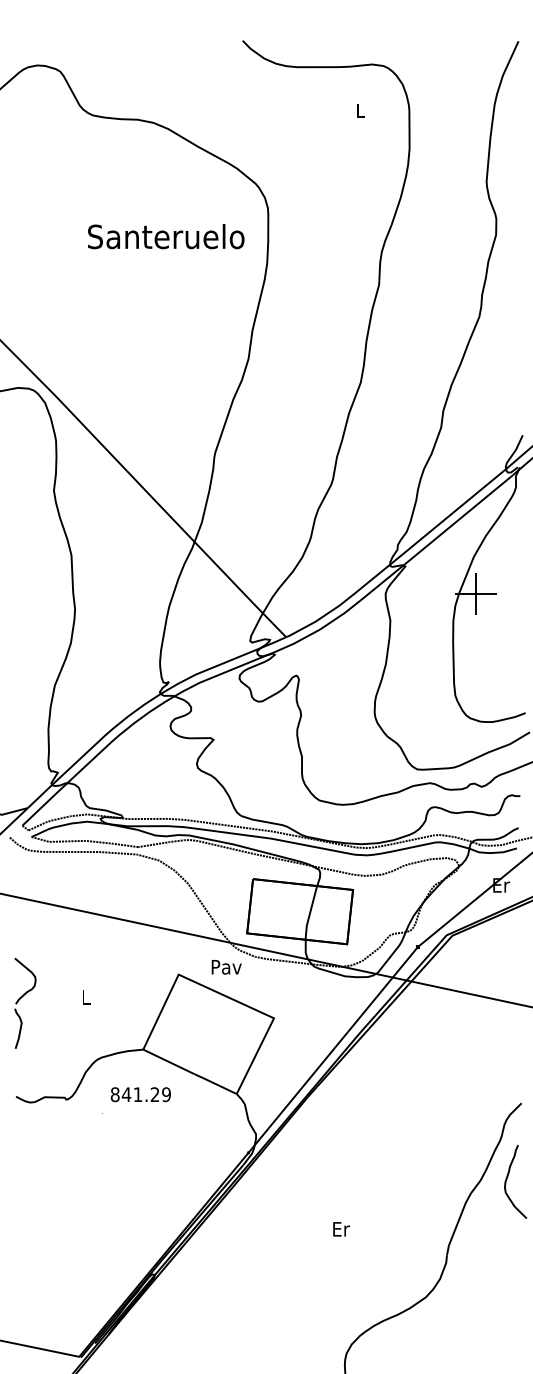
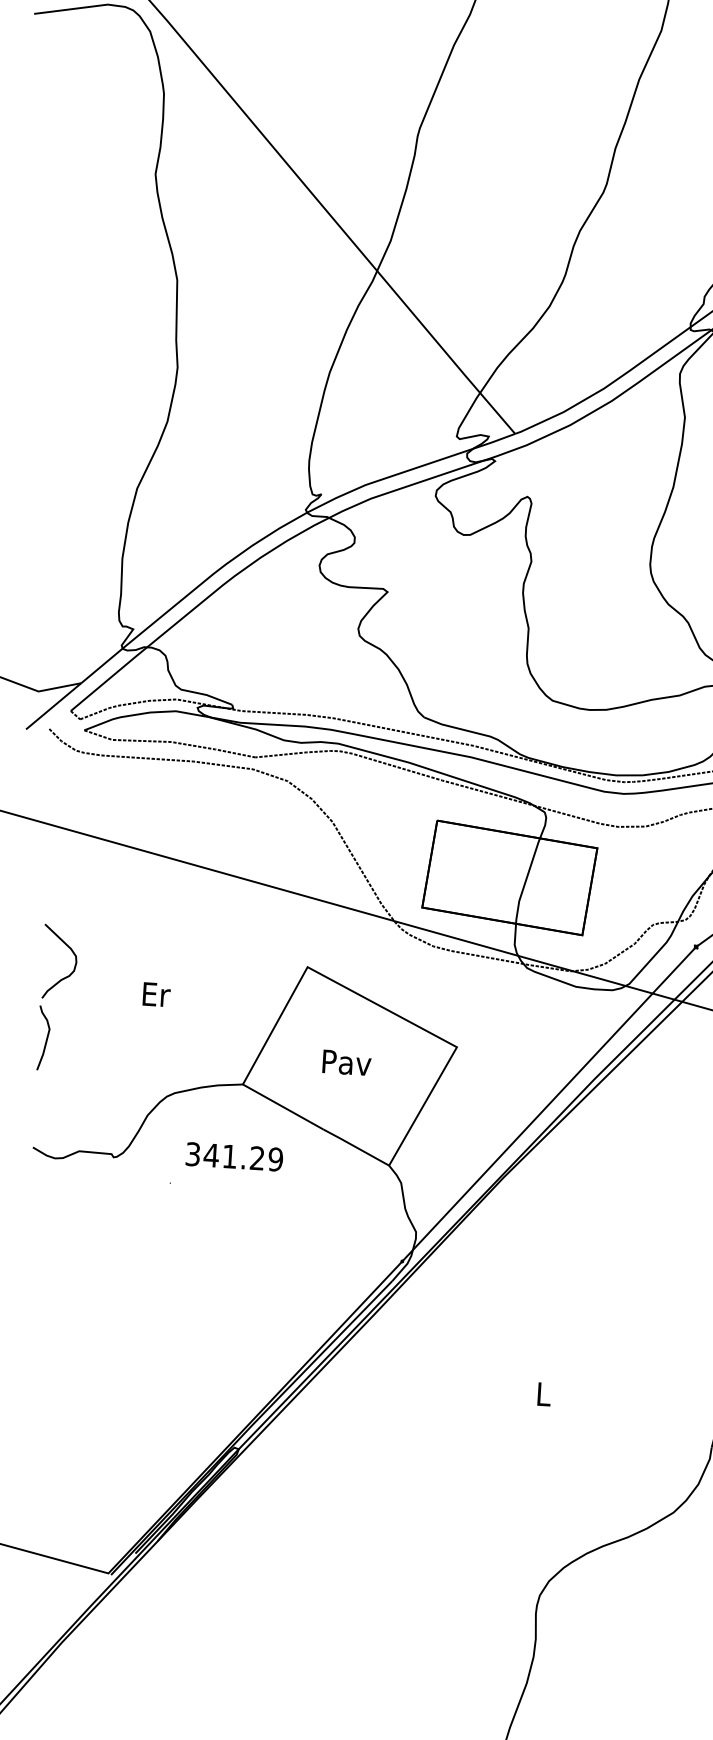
text: (226, 967) -> (346, 1063), moved
text: (86, 997) -> (156, 994), L -> Er
text: (114, 1094) -> (191, 1153), 841.29 -> 341.29
text: (341, 1229) -> (544, 1394), Er -> L

